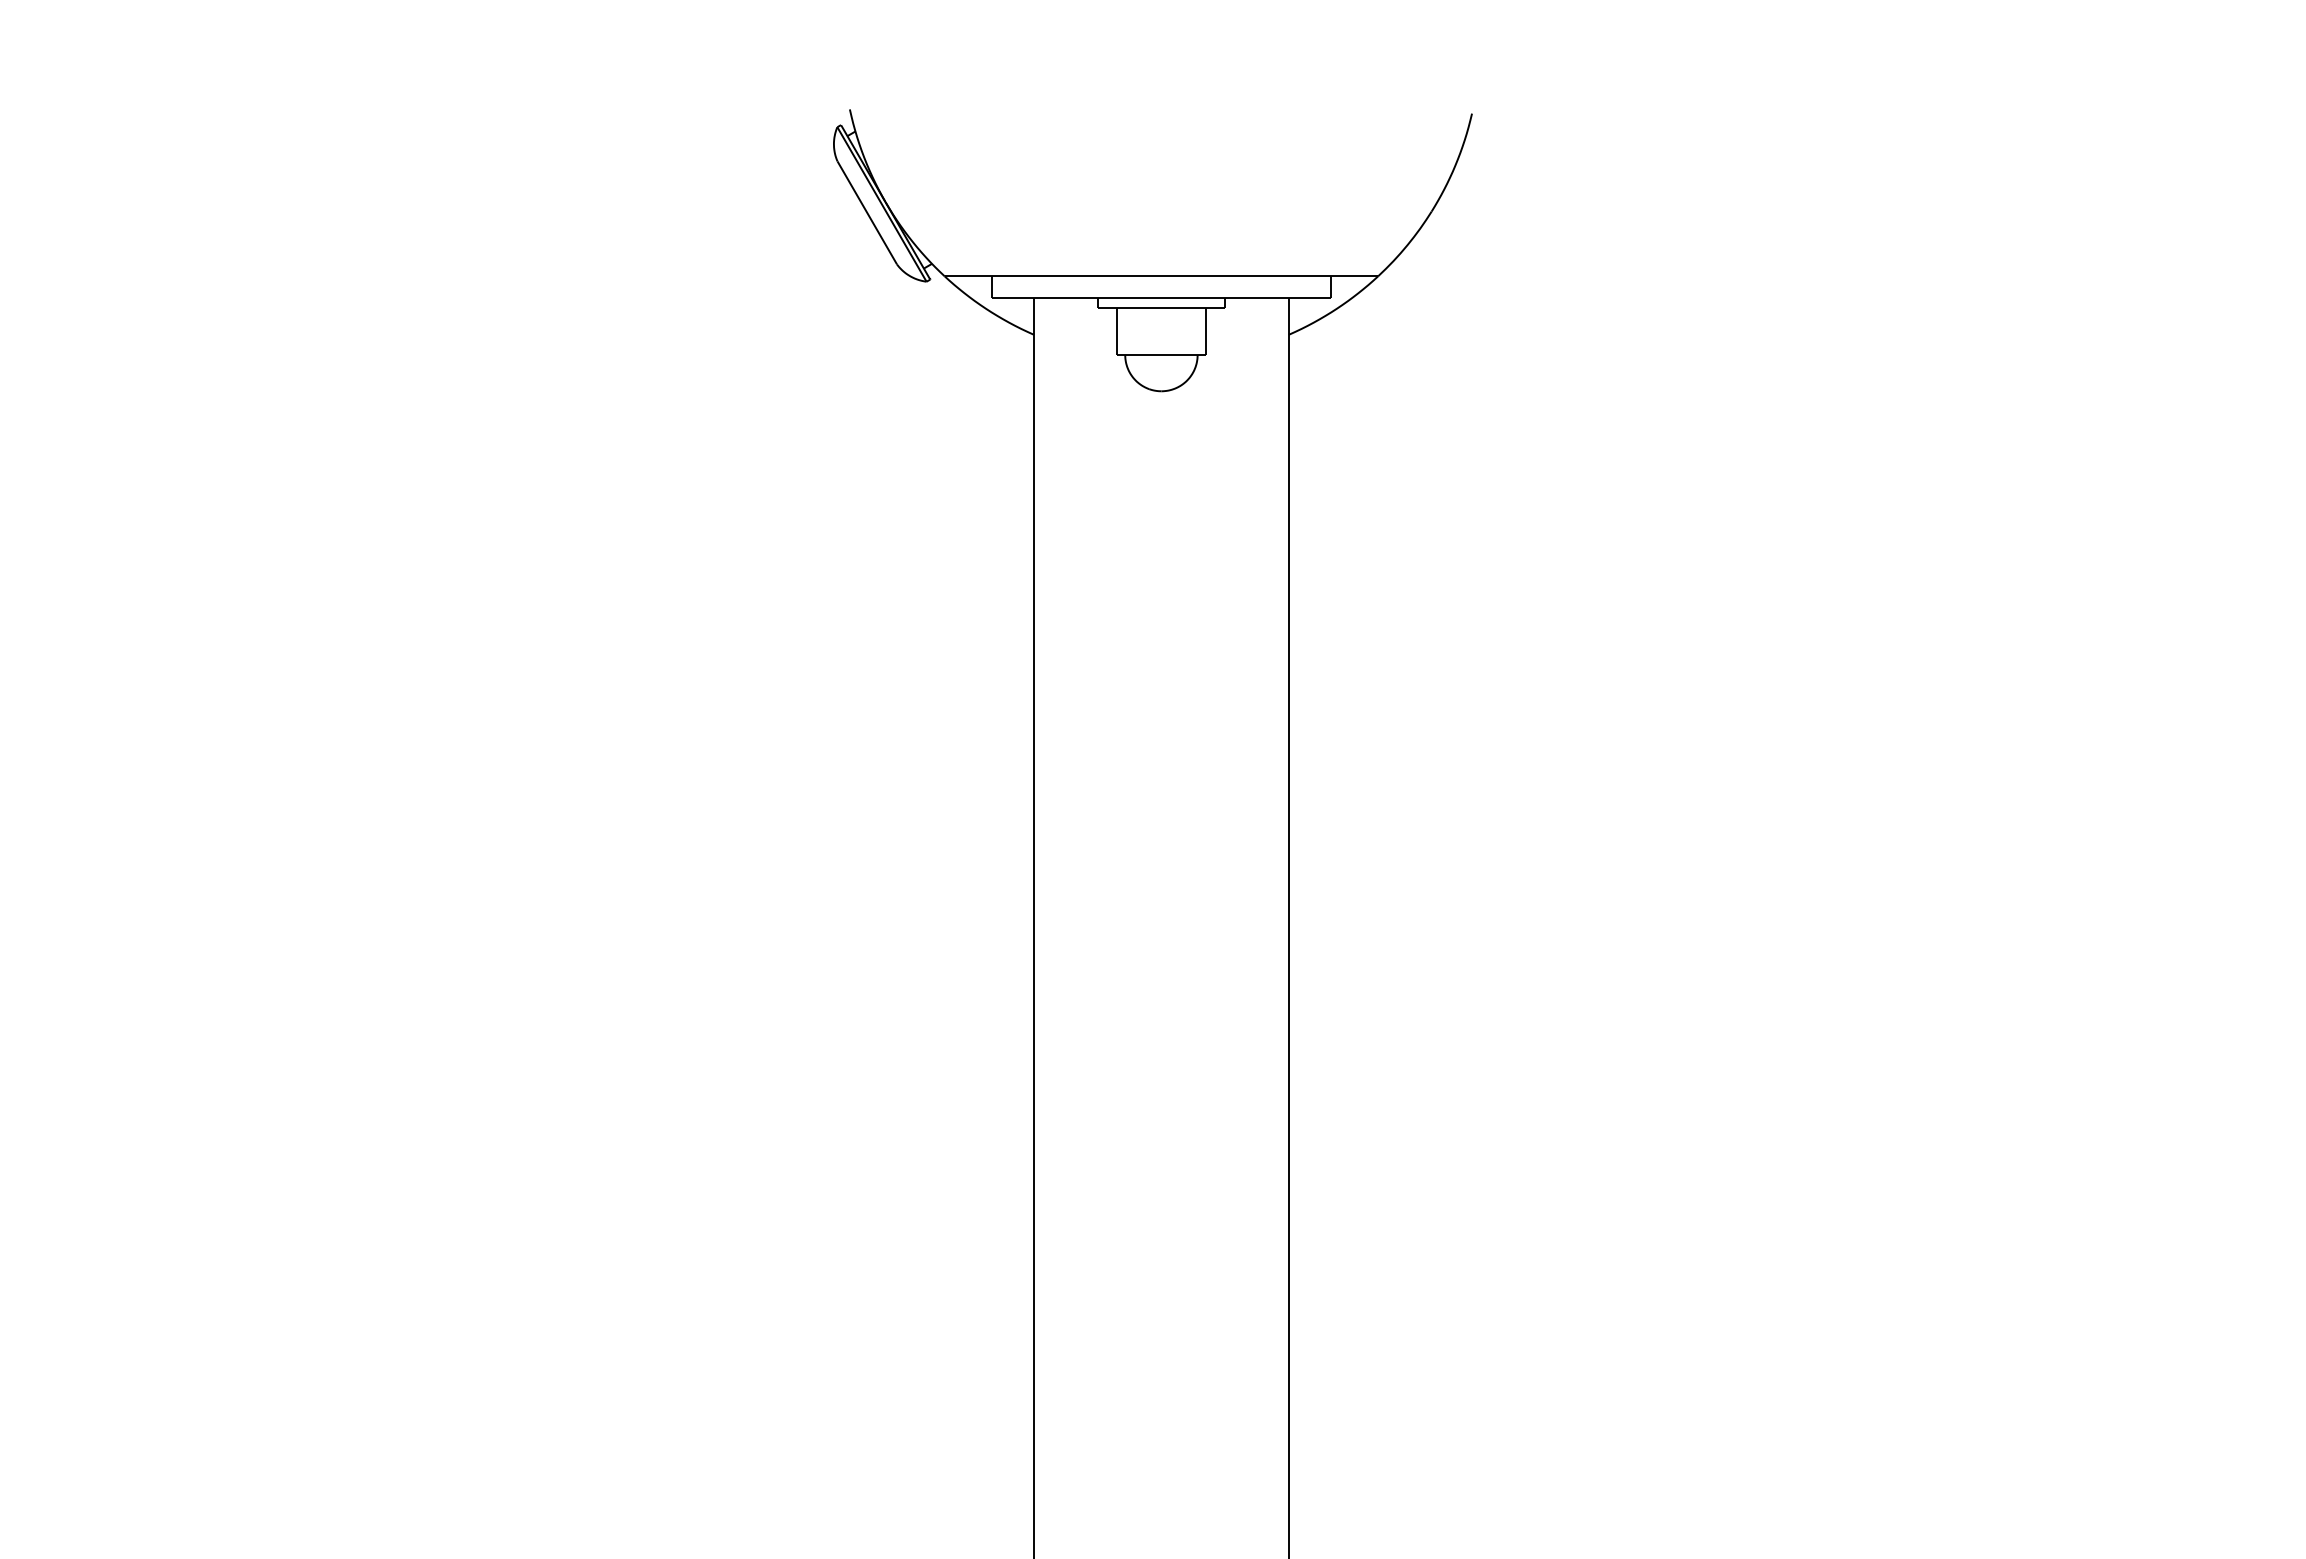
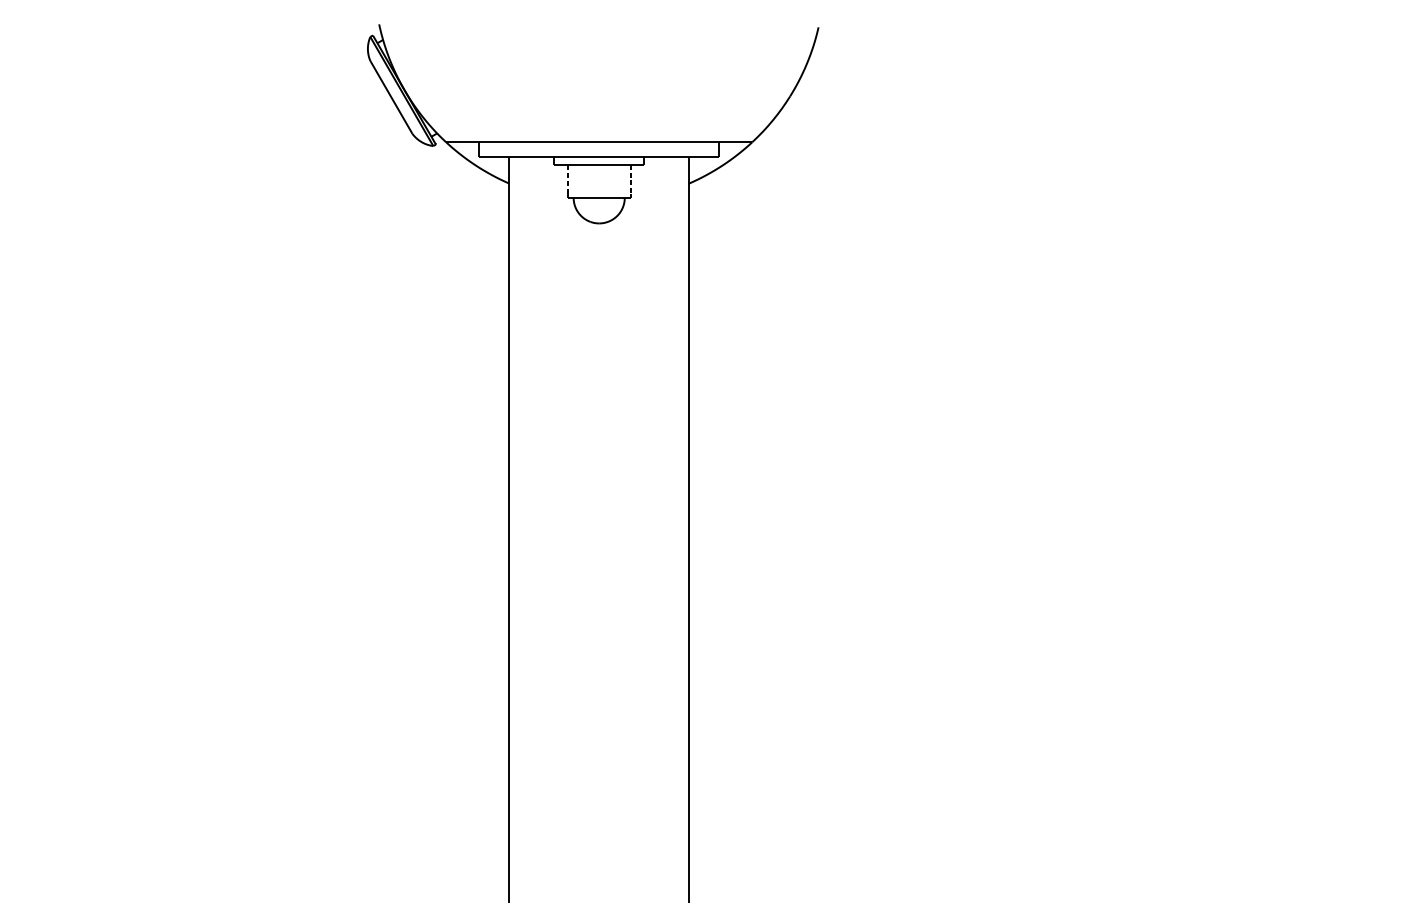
line: (1116, 328) -> (567, 179), solid -> dashed
line: (1205, 329) -> (630, 179), solid -> dashed

